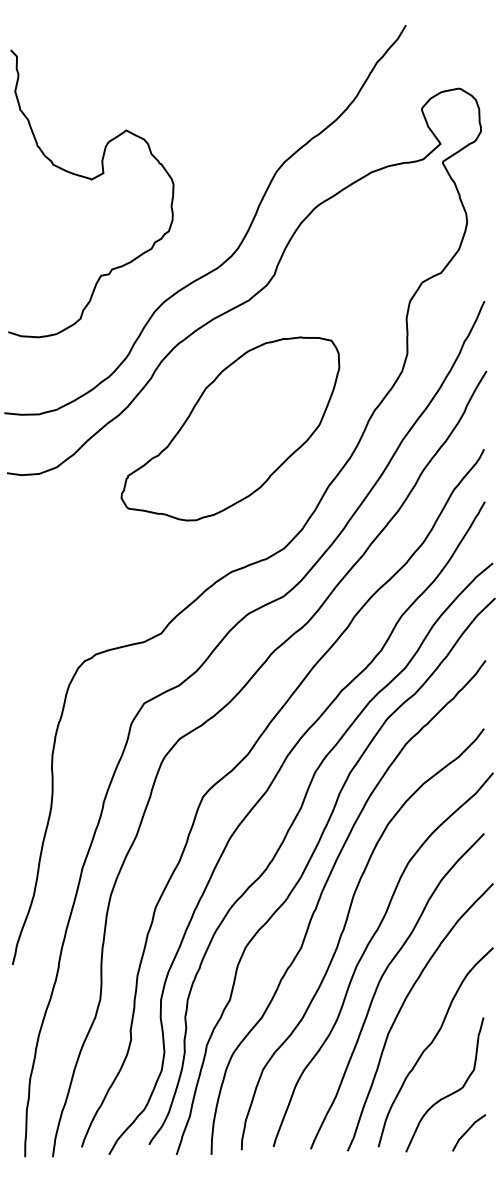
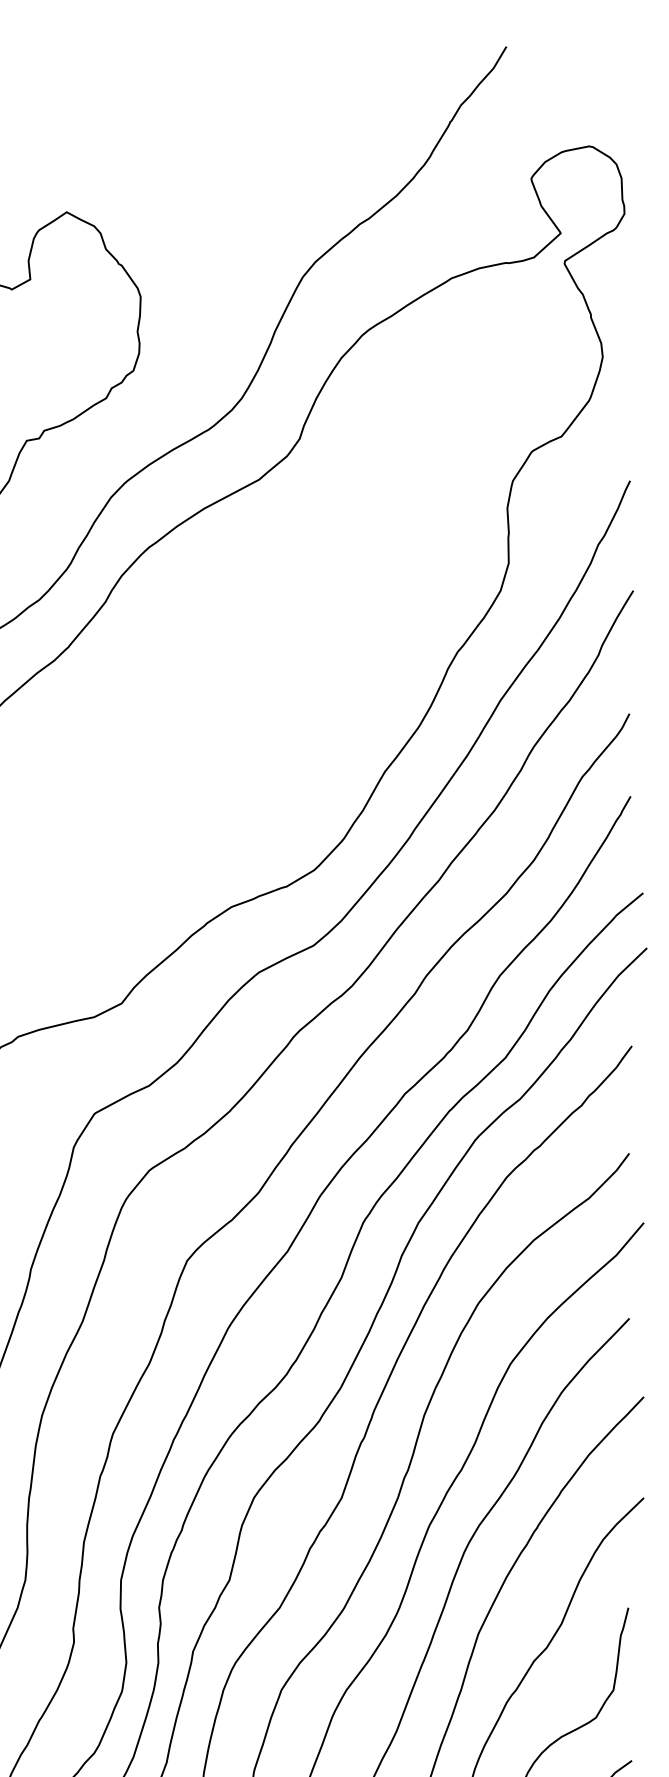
part: (230, 428) -> (230, 681), removed

